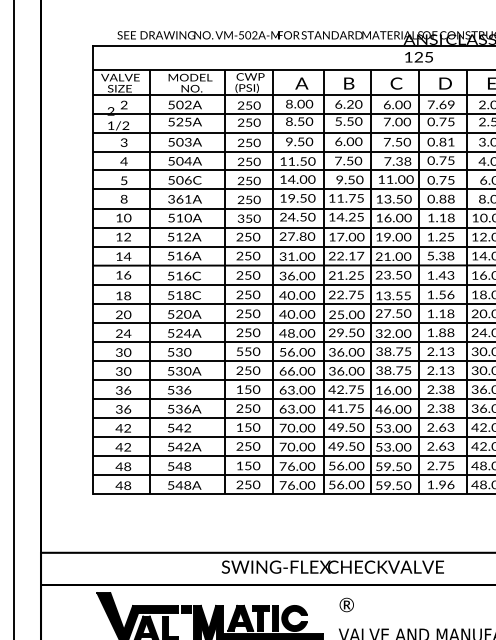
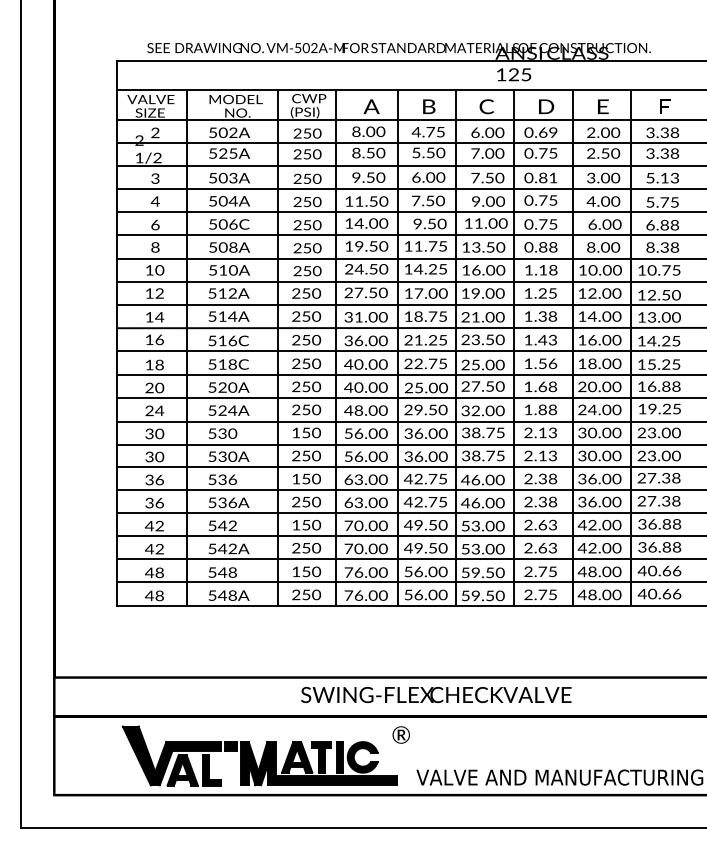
text: (348, 104) -> (428, 132), 6.20 -> 4.75
text: (430, 104) -> (528, 132), 7.69 -> 0.69
text: (397, 161) -> (488, 201), 7.38 -> 9.00
text: (124, 180) -> (155, 224), 5 -> 6
text: (180, 199) -> (223, 247), 361A -> 508A
text: (240, 219) -> (297, 272), 350 -> 250
text: (303, 236) -> (373, 292), 27.80 -> 27.50
text: (187, 255) -> (232, 316), 516A -> 514A
text: (346, 255) -> (425, 316), 22.17 -> 18.75
text: (430, 255) -> (528, 316), 5.38 -> 1.38
text: (393, 295) -> (482, 364), 13.55 -> 25.00
text: (442, 313) -> (542, 386), 1.18 -> 1.68
text: (240, 351) -> (296, 432), 550 -> 150
text: (282, 371) -> (348, 456), 66.00 -> 56.00
text: (379, 390) -> (465, 479), 16.00 -> 46.00
text: (340, 408) -> (418, 501), 41.75 -> 42.75
text: (440, 484) -> (540, 594), 1.96 -> 2.75
text: (333, 567) -> (436, 695), moved
text: (346, 604) -> (400, 734), moved

